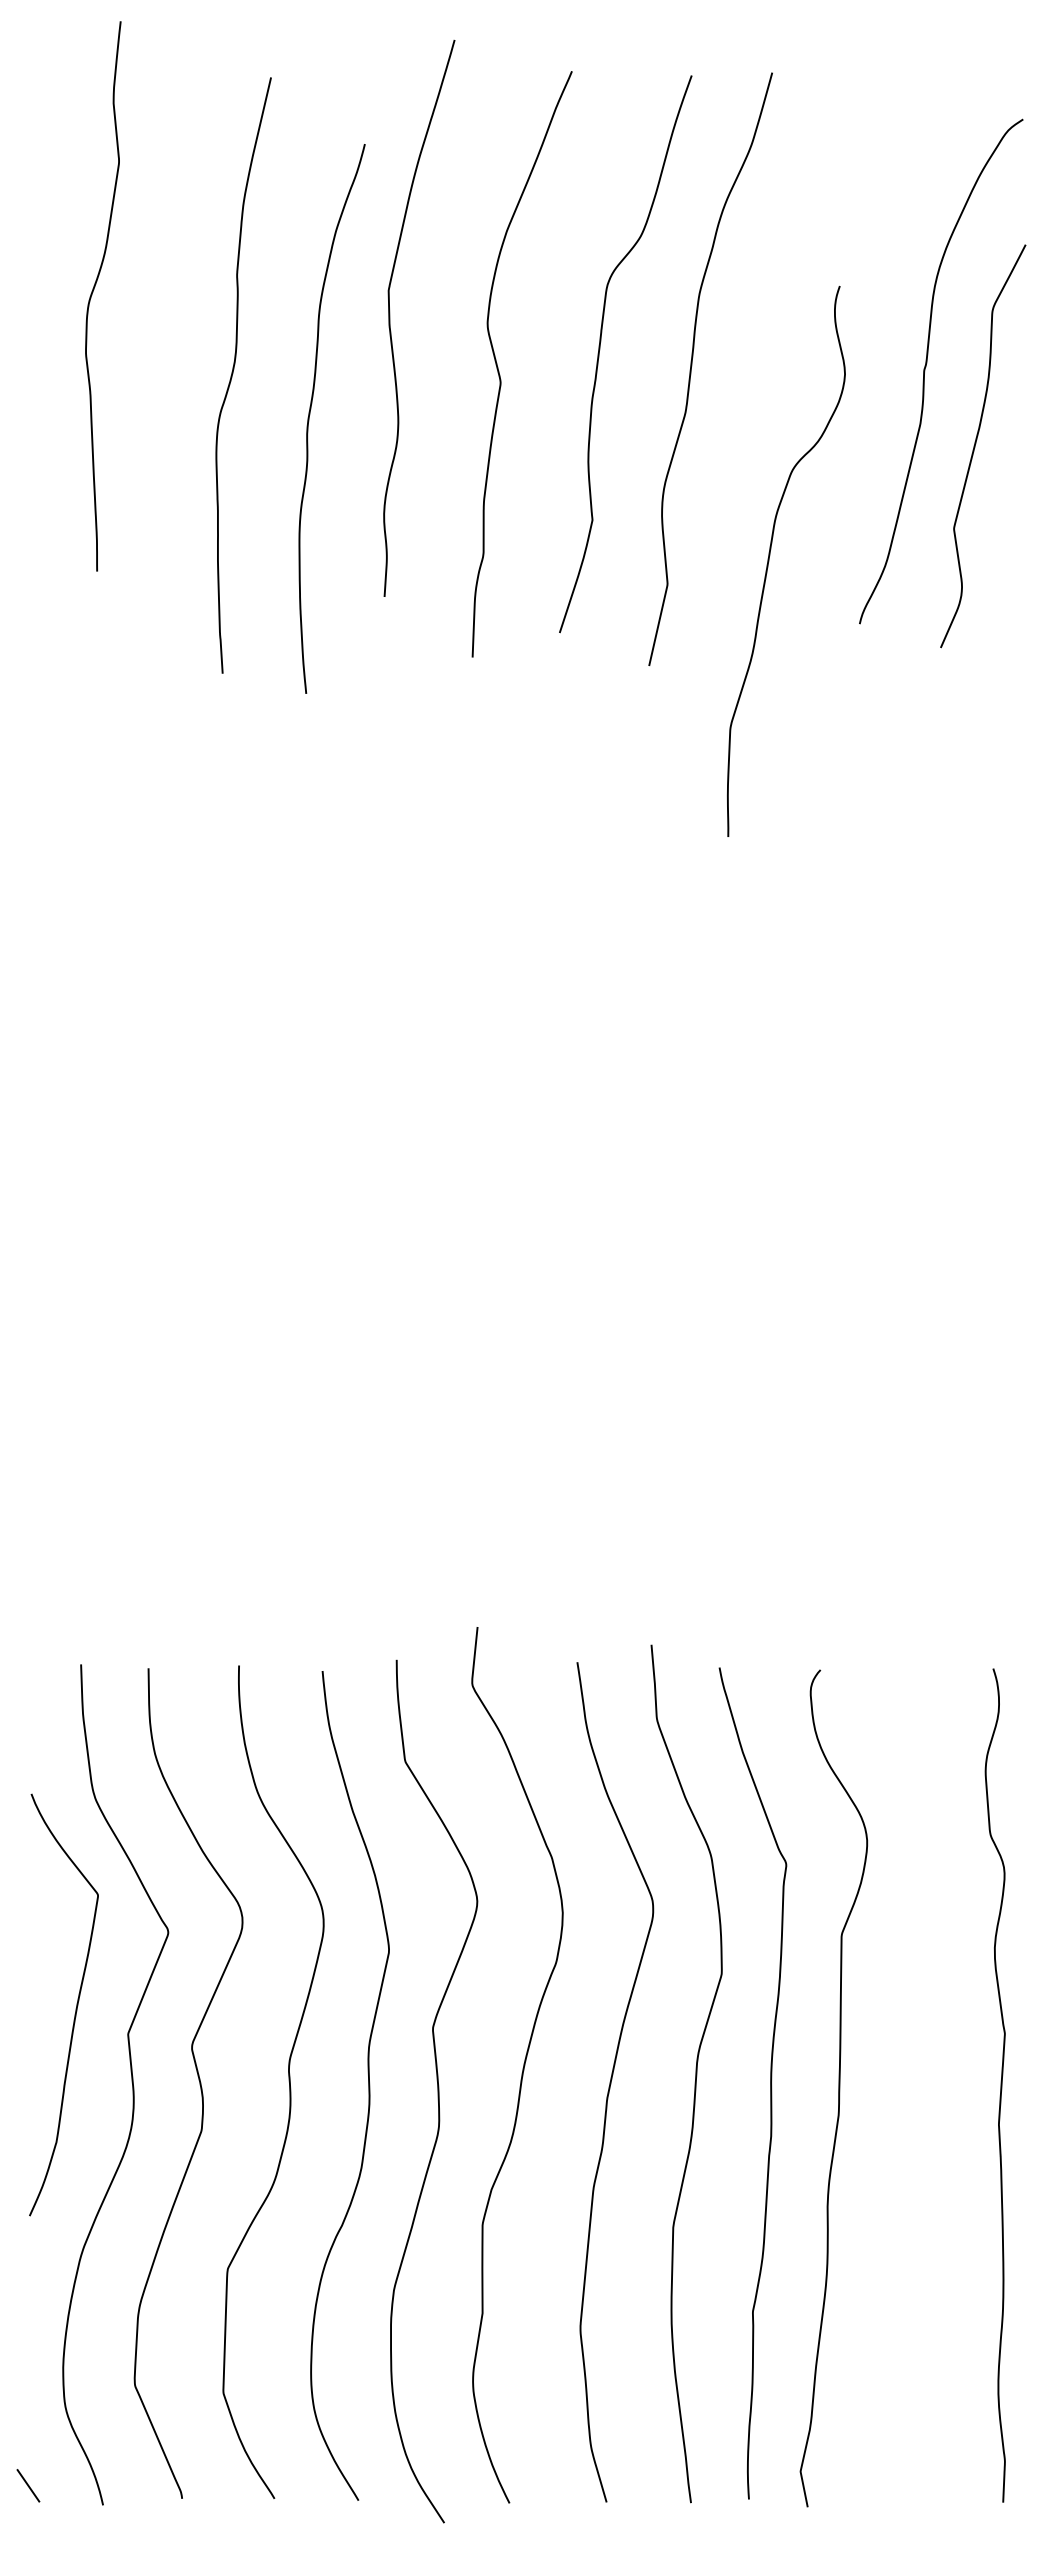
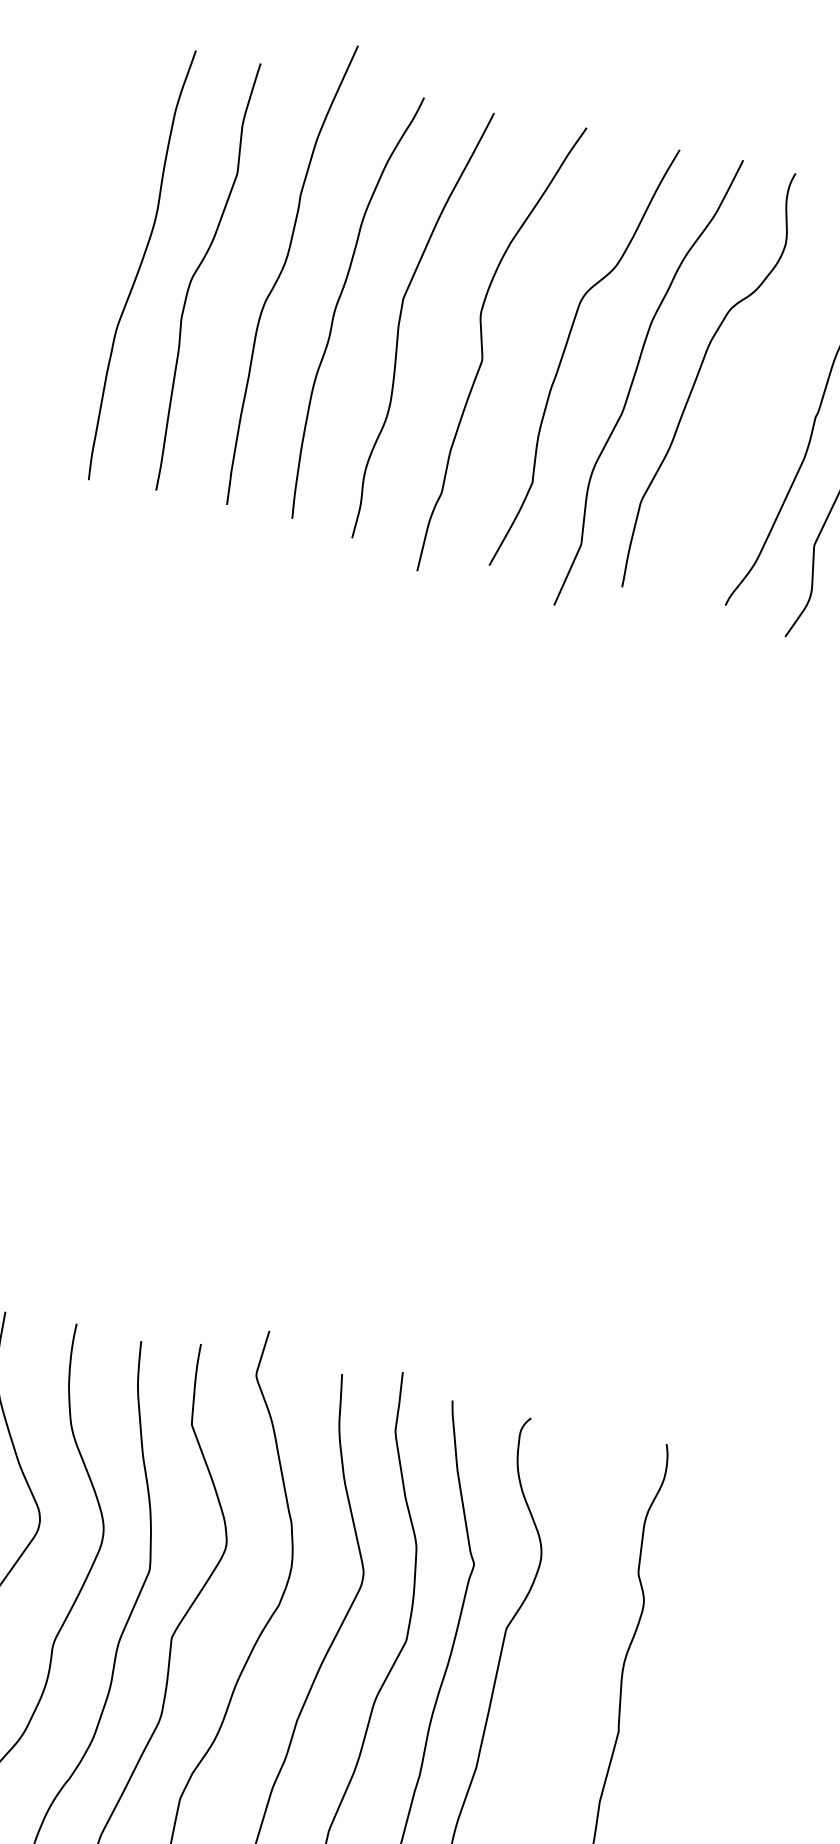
curve: (93, 292) -> (196, 271), moved
curve: (390, 318) -> (400, 321), moved
curve: (57, 349) -> (140, 265), added
curve: (233, 373) -> (282, 271), moved
curve: (310, 414) -> (339, 300), moved
curve: (770, 555) -> (699, 373), moved

